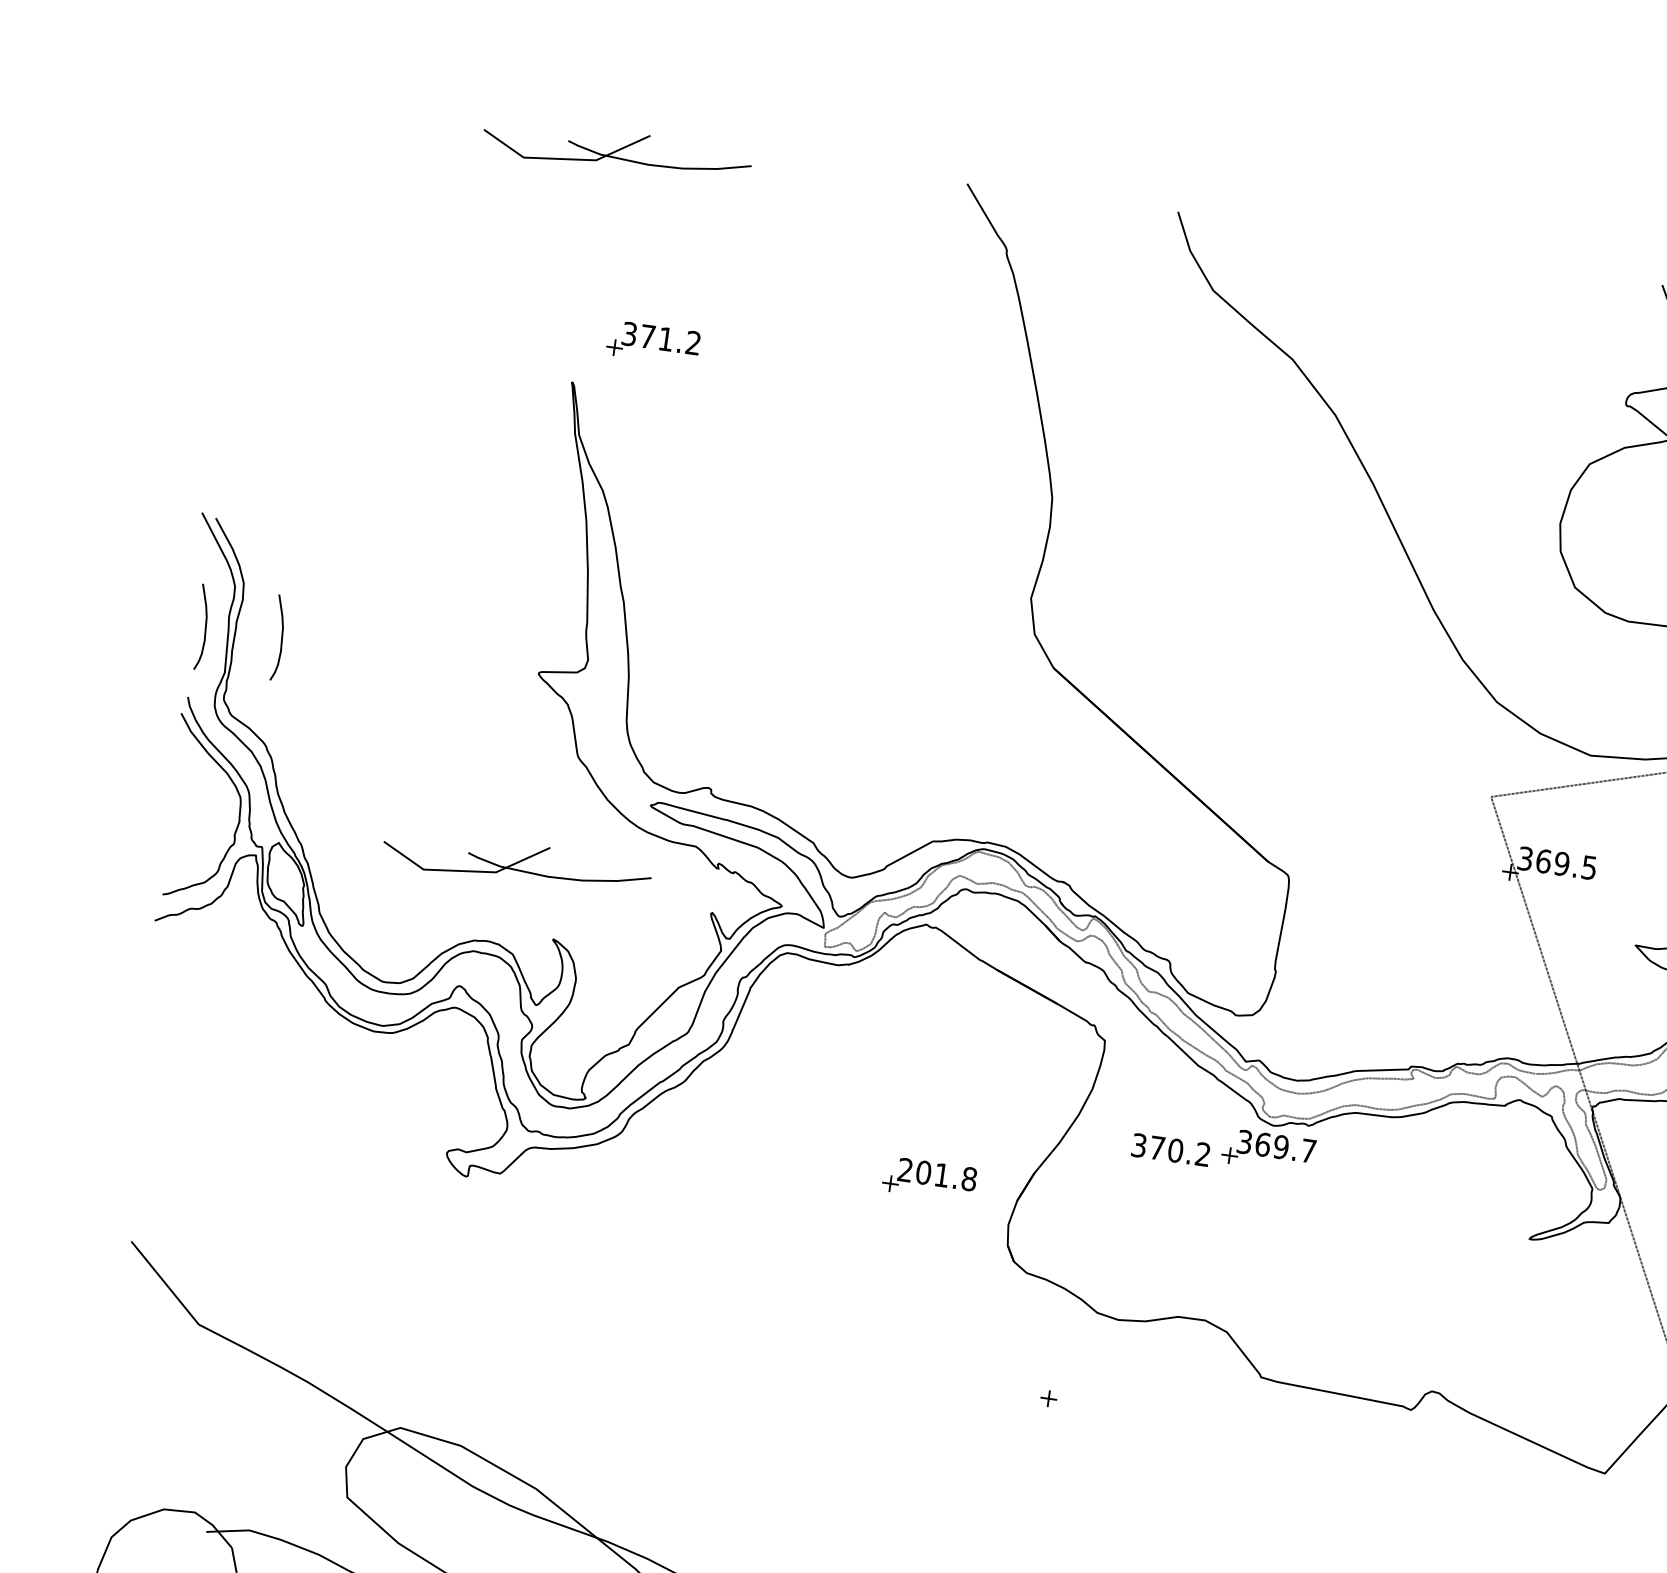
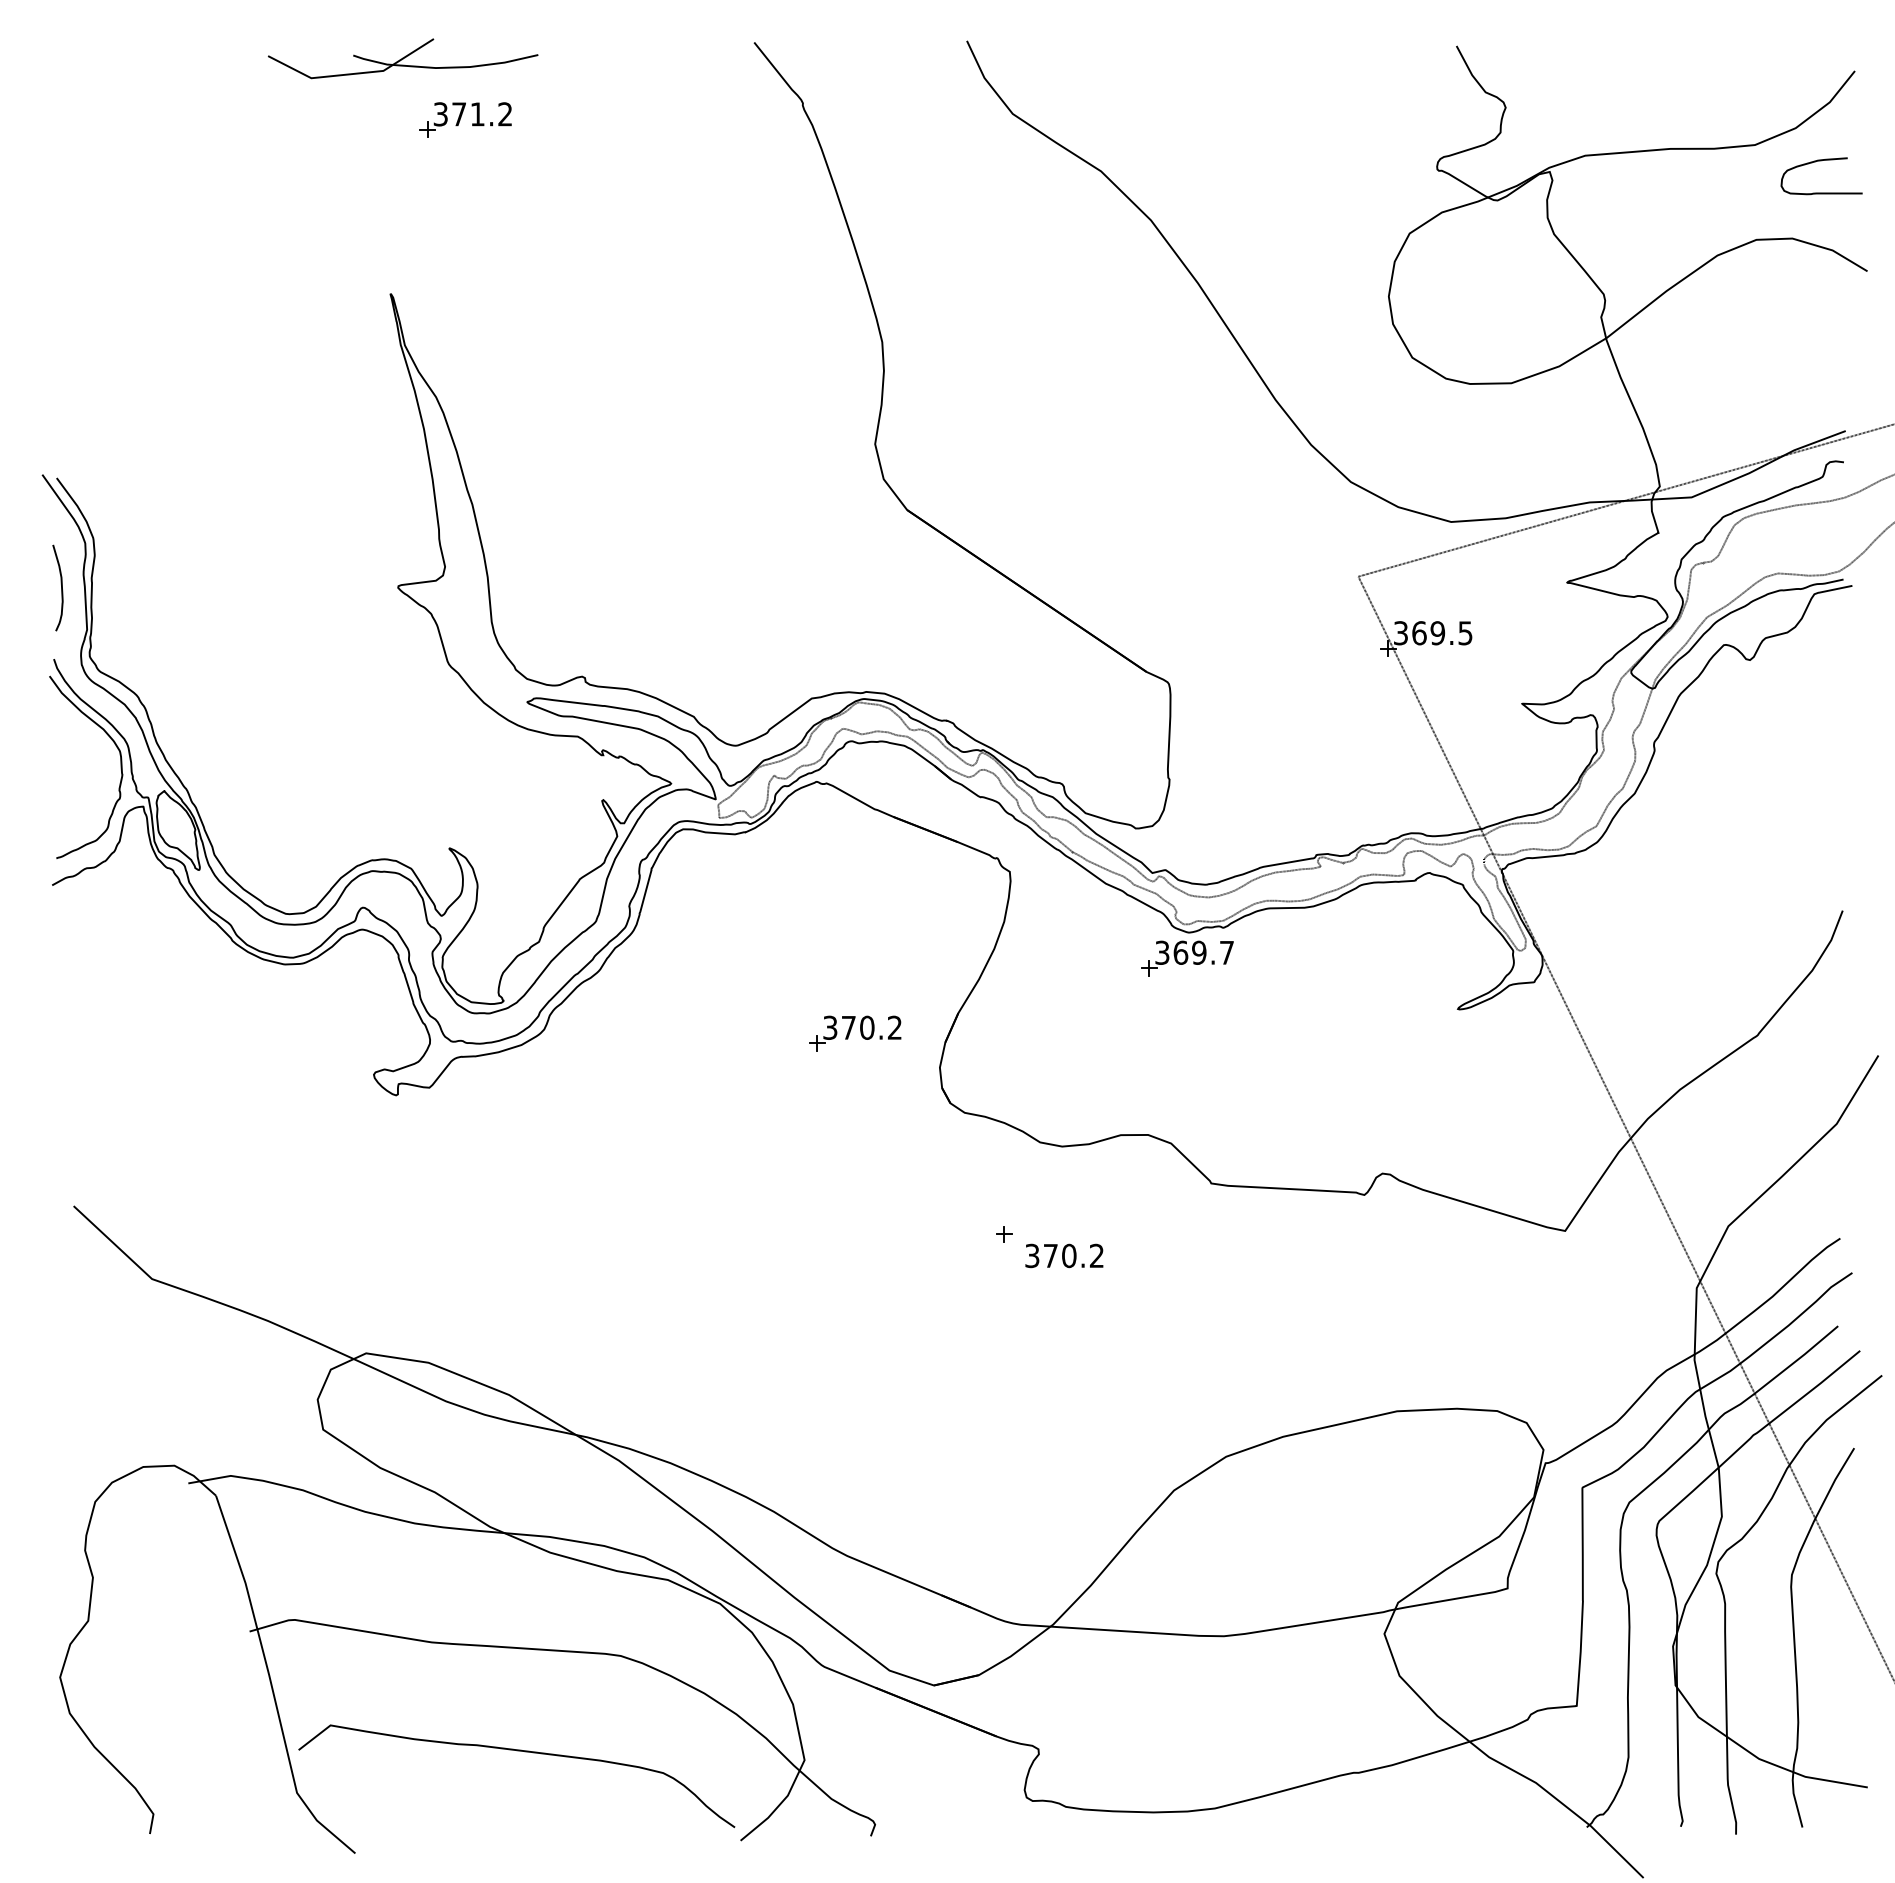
part: (653, 342) -> (465, 119), moved
curve: (281, 637) -> (138, 587), removed
part: (517, 862) -> (403, 777), removed
text: (1171, 1149) -> (1064, 1255), moved
text: (937, 1174) -> (862, 1027), 201.8 -> 370.2

